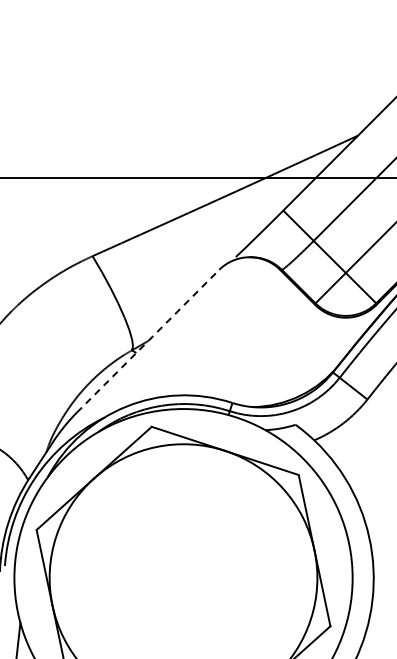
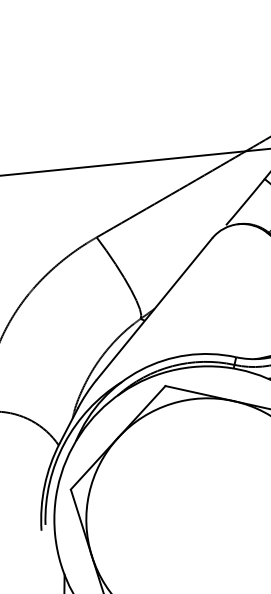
line: (148, 341) -> (154, 309), dashed -> solid

